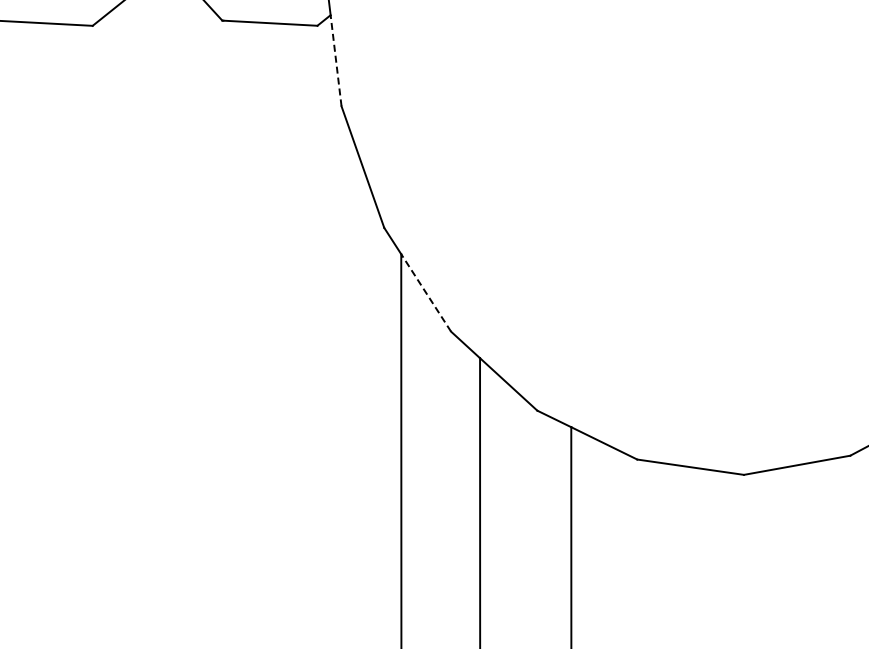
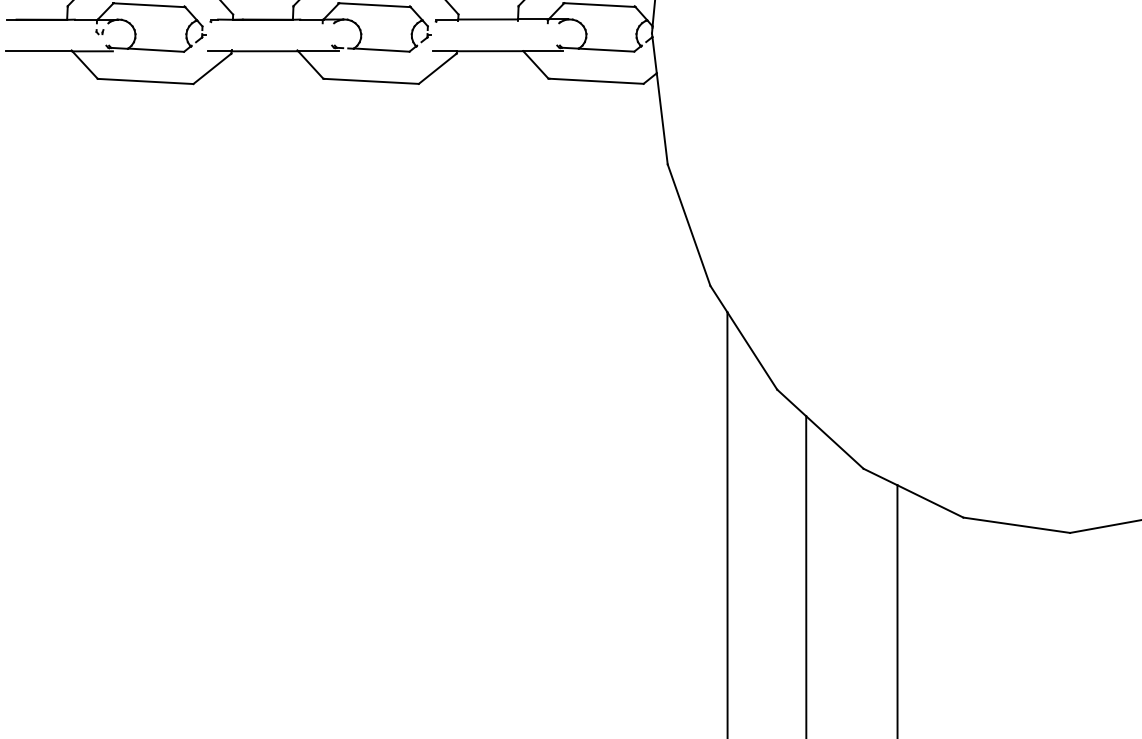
line: (336, 60) -> (662, 118), dashed -> solid
line: (426, 292) -> (752, 350), dashed -> solid

